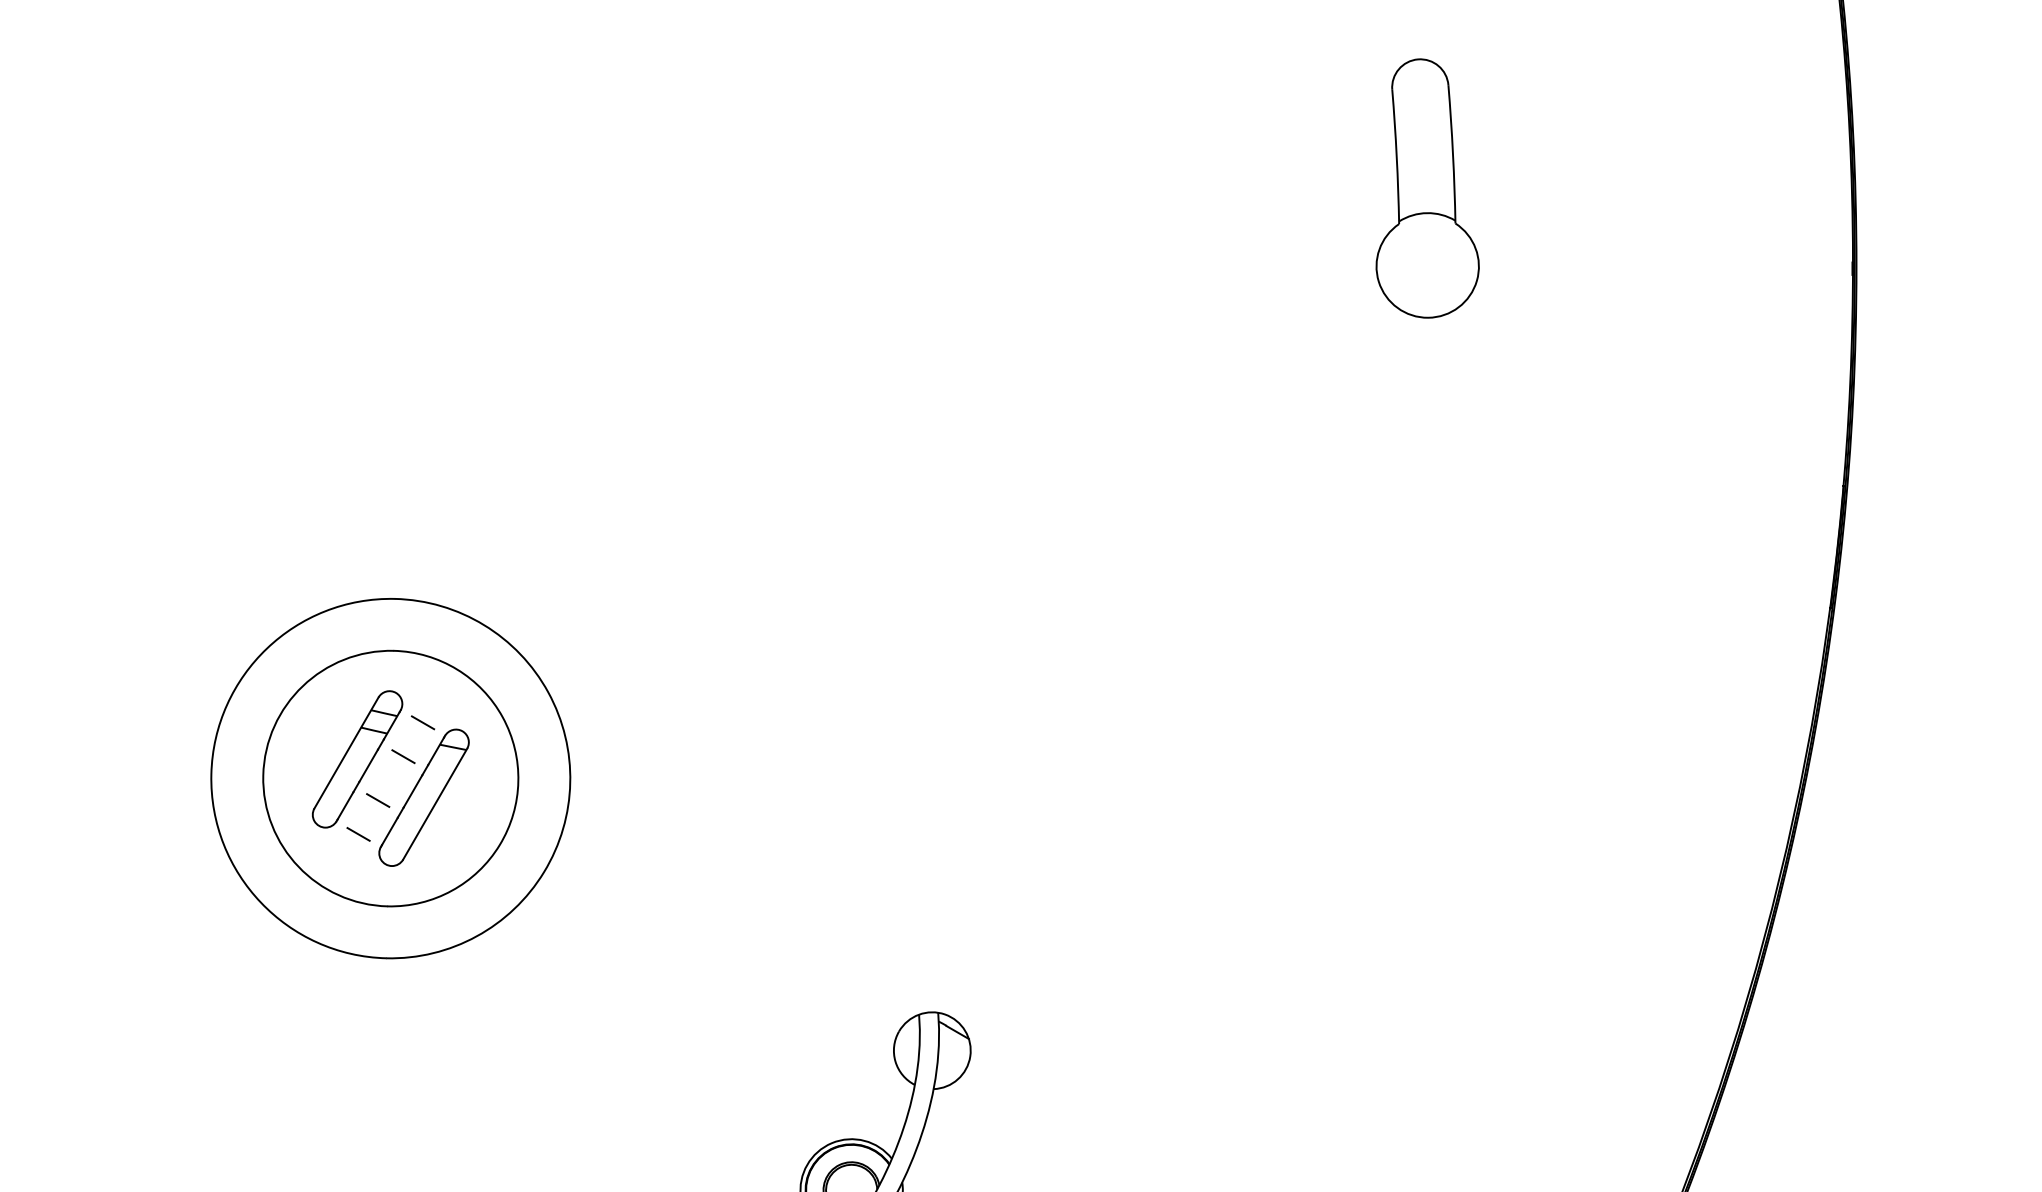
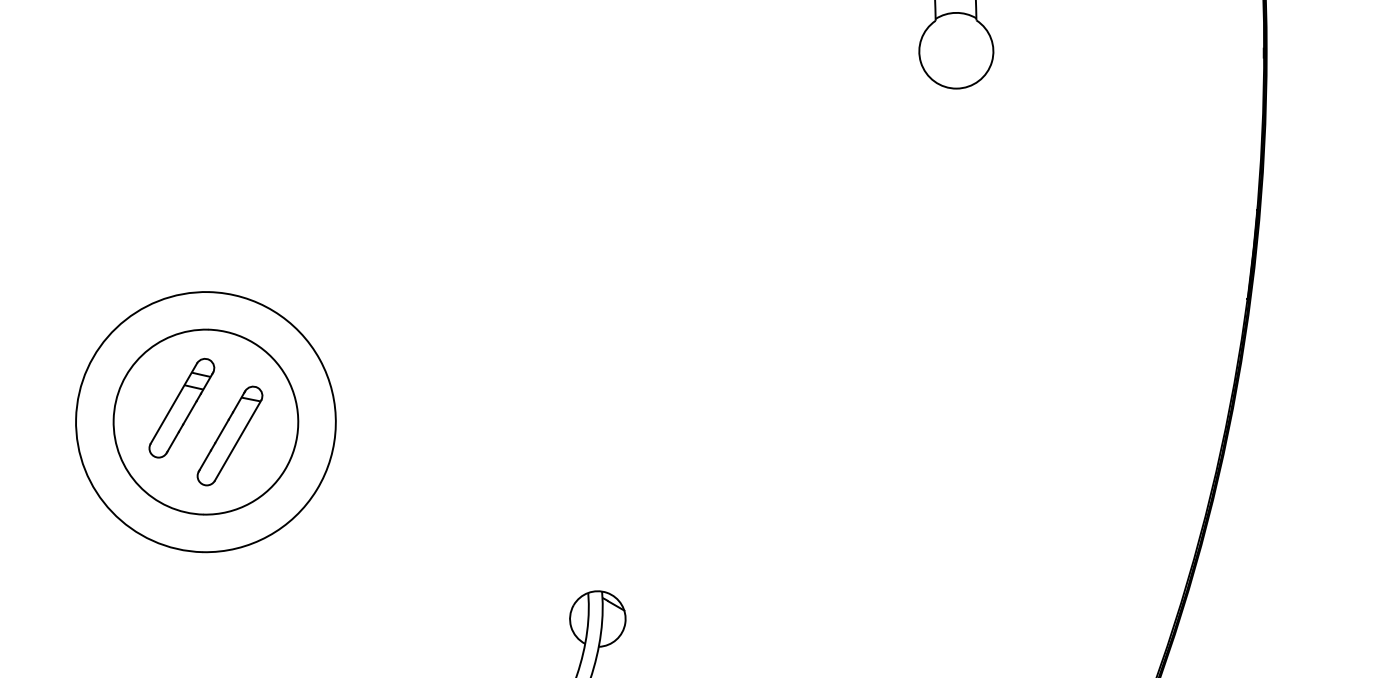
line: (422, 722) -> (228, 381), removed
line: (403, 756) -> (215, 406), removed
line: (378, 800) -> (197, 437), removed
line: (358, 834) -> (182, 462), removed

